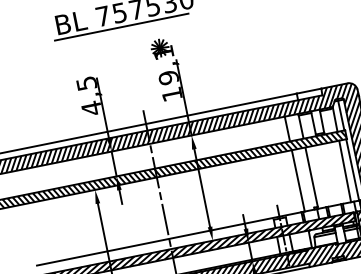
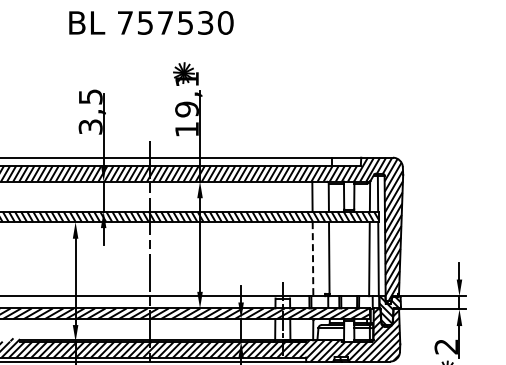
line: (120, 27) -> (143, 39), removed
text: (91, 108) -> (90, 126), 4,5 -> 3,5
line: (298, 181) -> (313, 259), solid -> dashed

